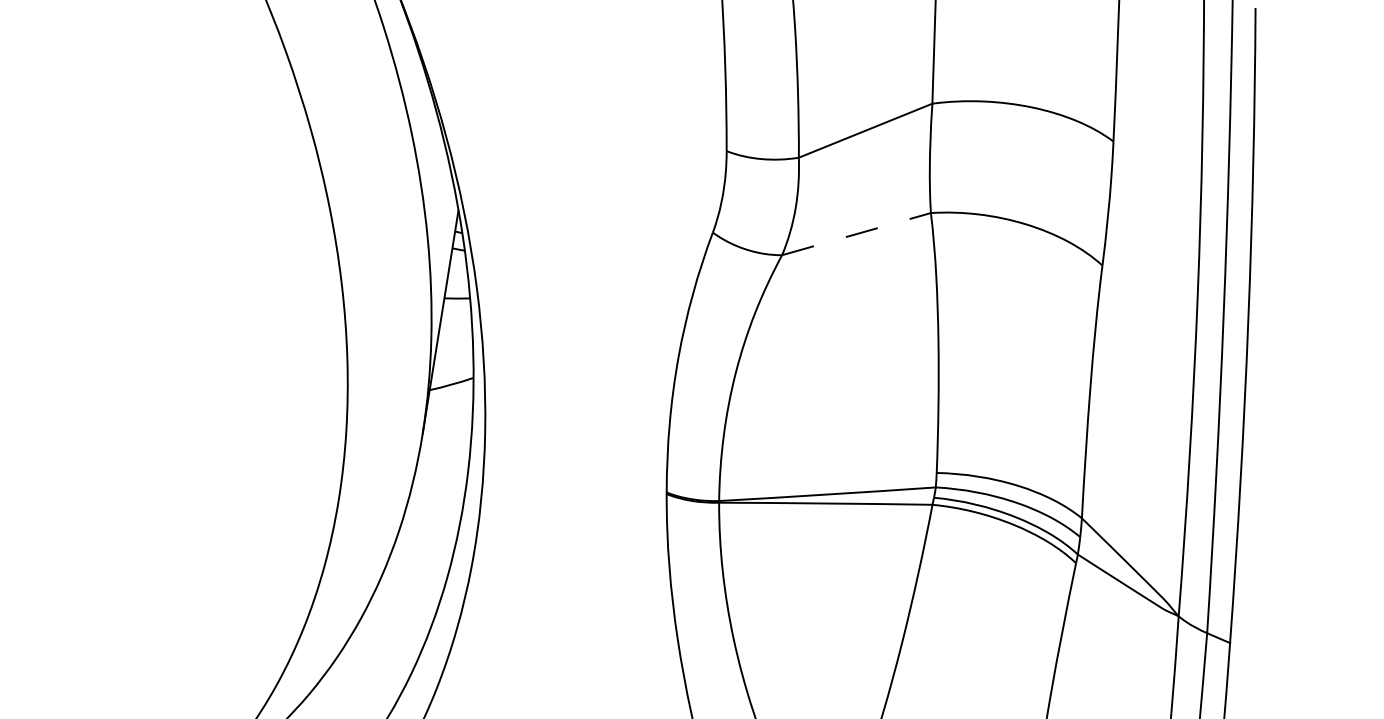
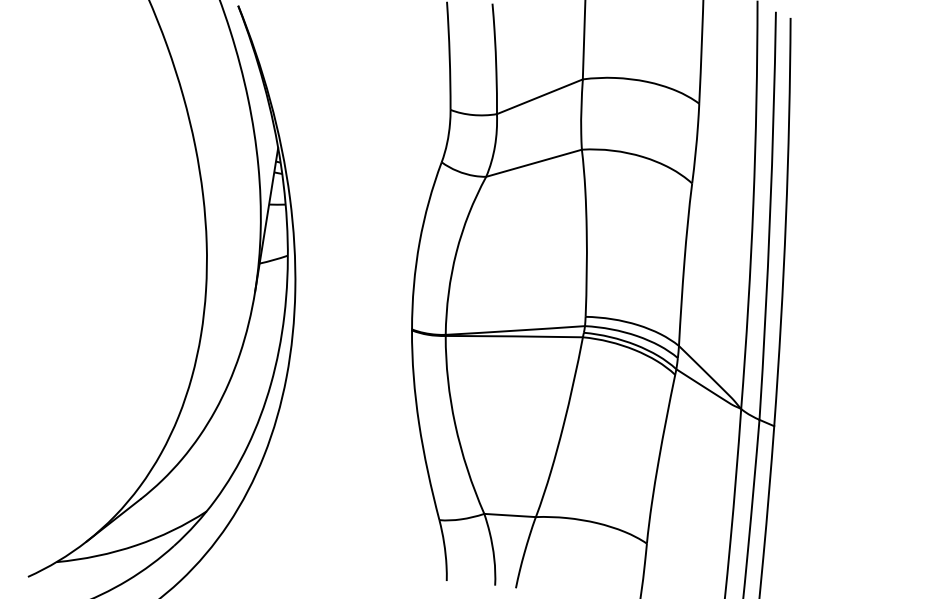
line: (857, 234) -> (534, 163), dashed -> solid

